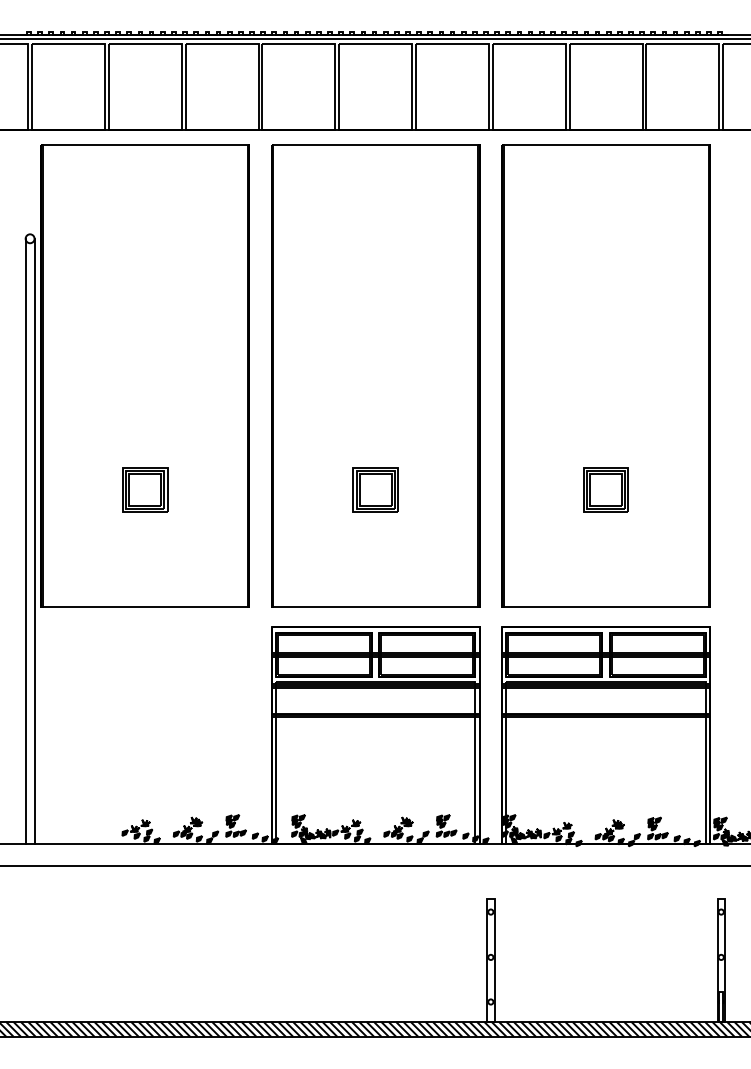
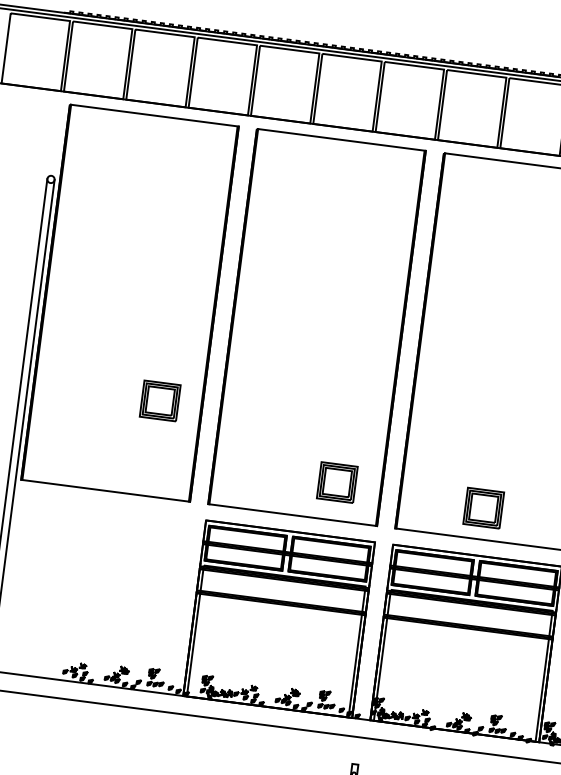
part: (145, 489) -> (160, 400), moved
part: (375, 489) -> (337, 482), moved
part: (605, 489) -> (483, 507), moved

